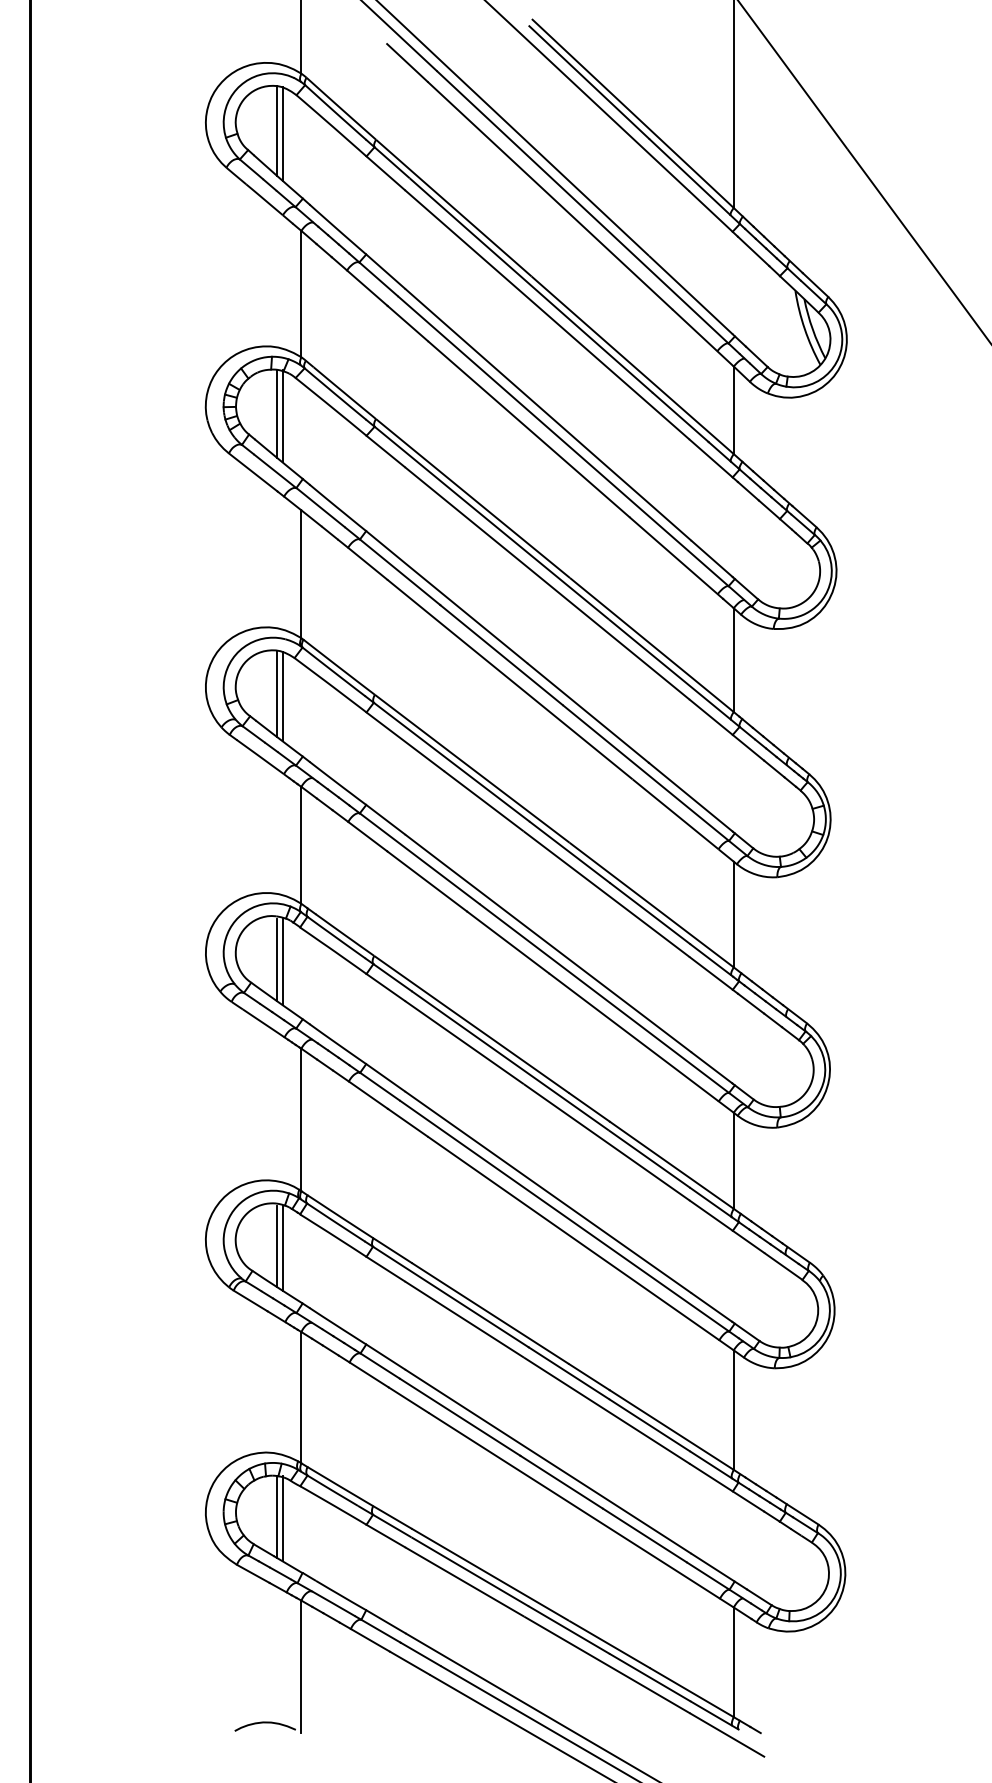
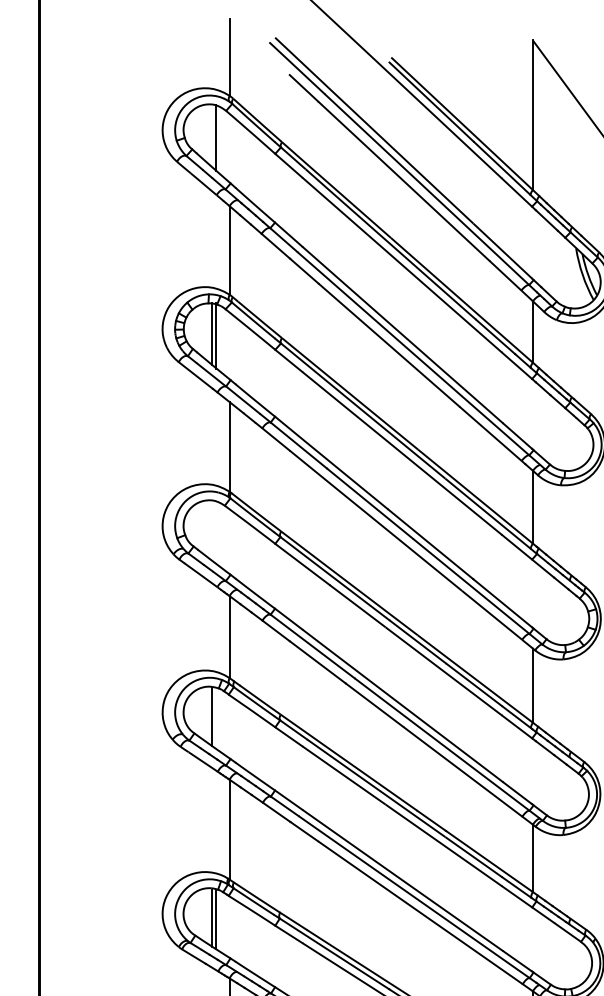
line: (276, 130) -> (212, 135), removed
line: (276, 693) -> (212, 530), removed
line: (282, 696) -> (216, 532), removed
line: (282, 961) -> (216, 718), removed

